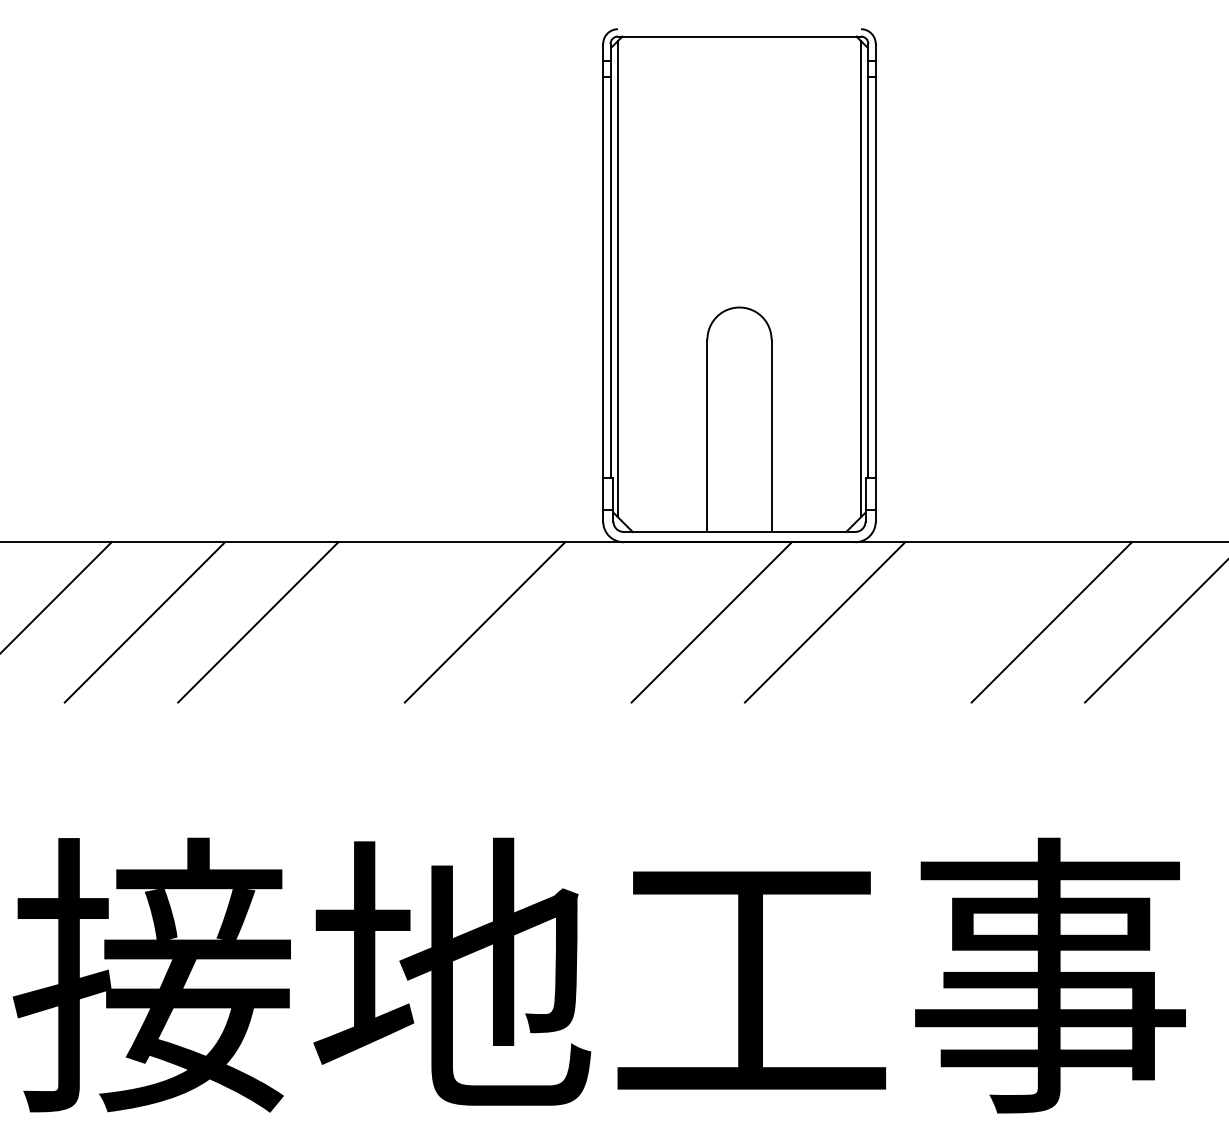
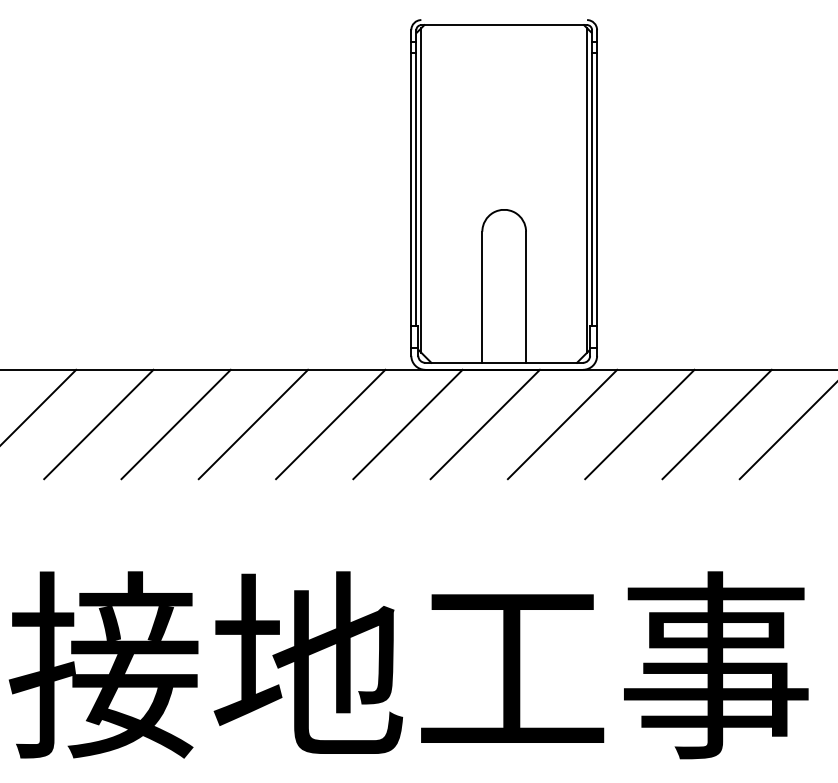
line: (371, 622) -> (253, 424), added
line: (597, 622) -> (407, 424), added
line: (937, 622) -> (639, 424), added

